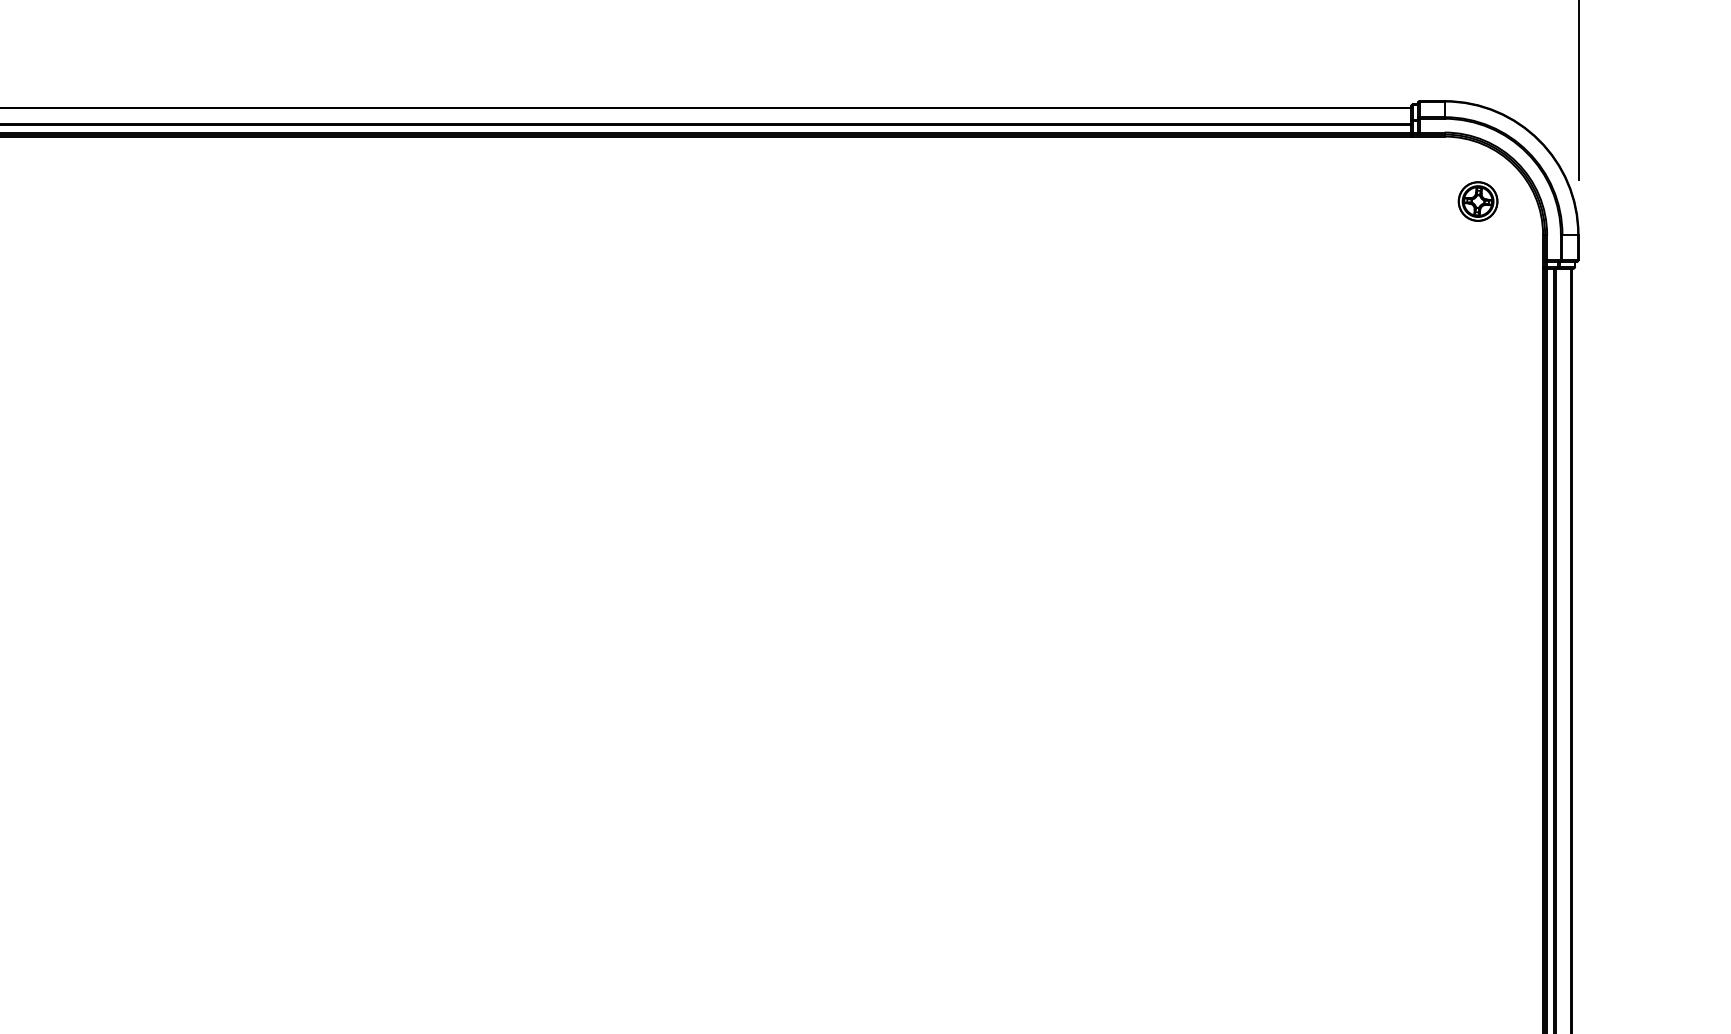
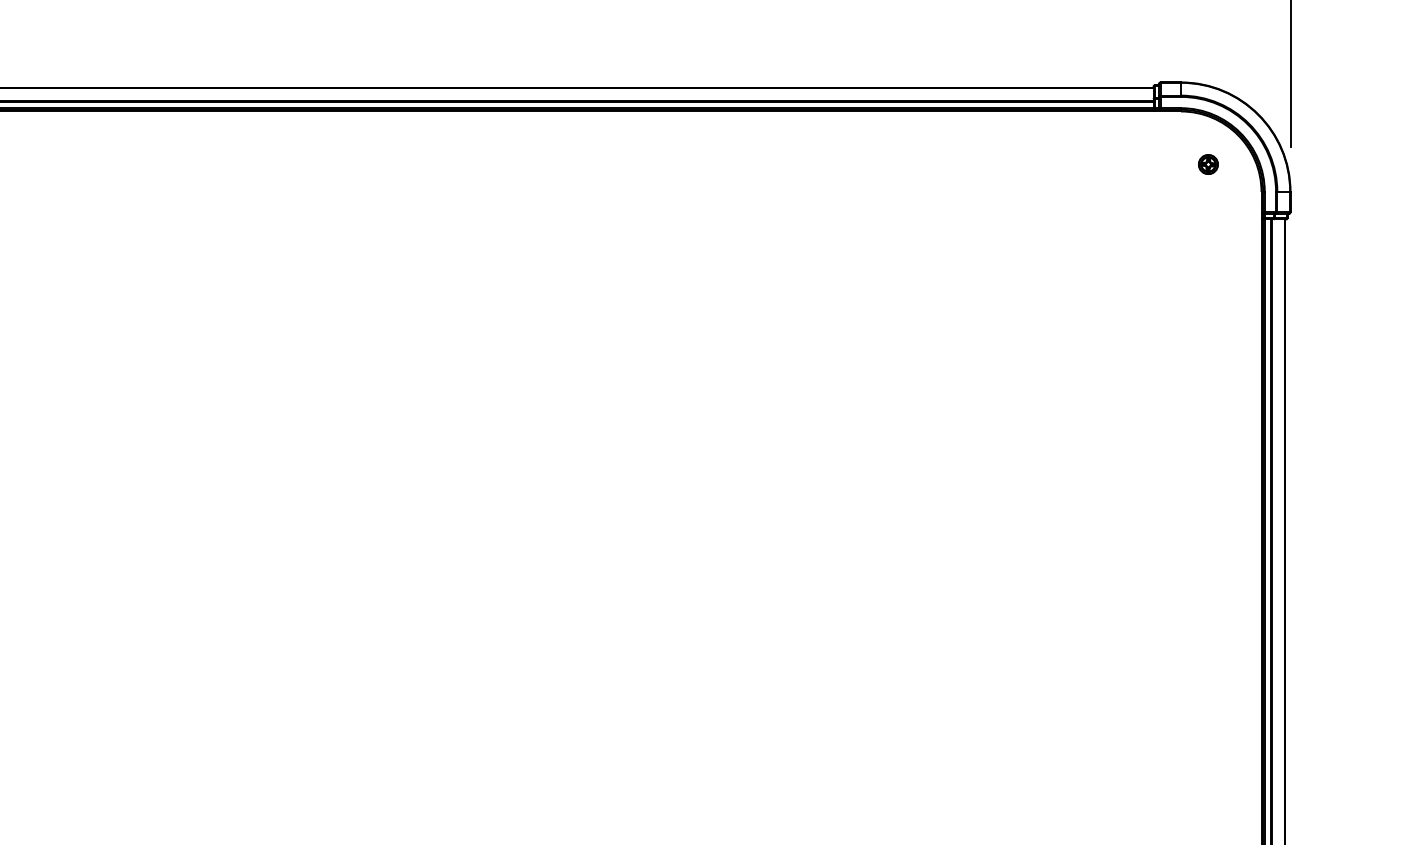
part: (1478, 201) -> (1208, 164), size x0.6

